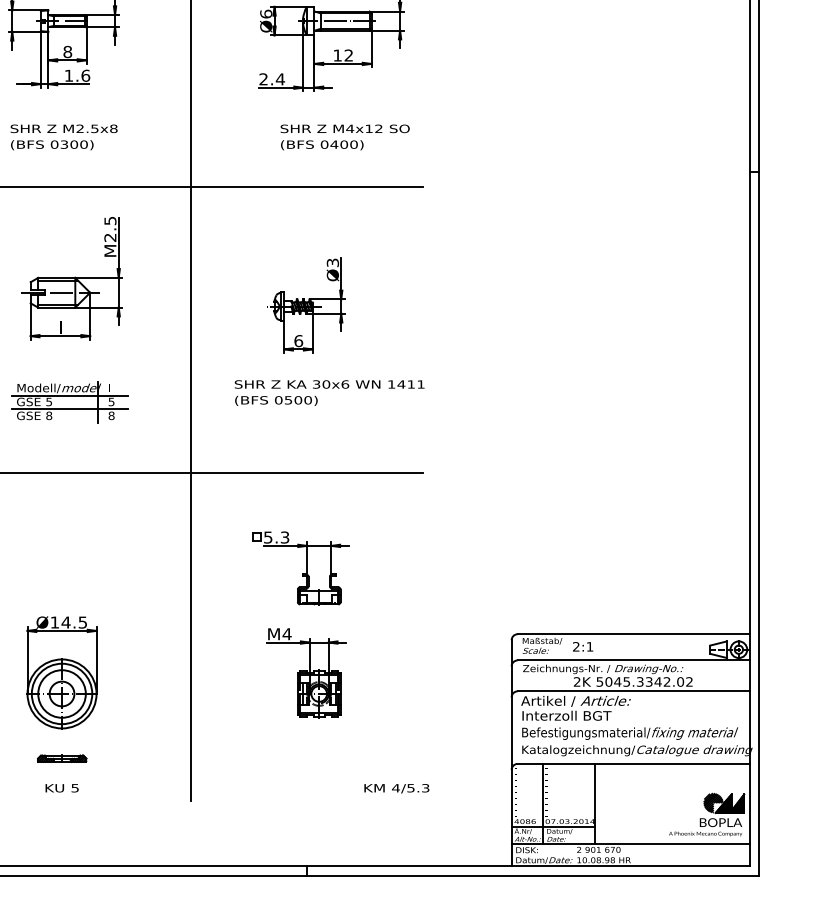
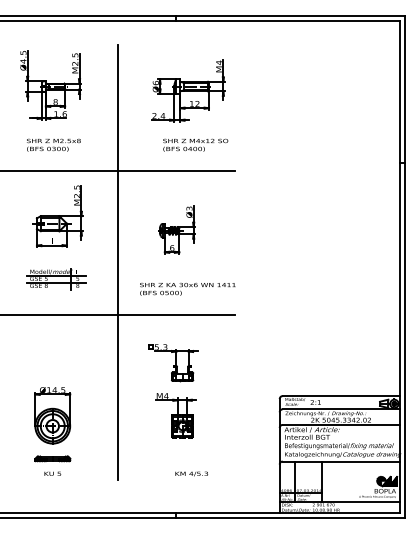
text: (328, 393) -> (187, 289), moved
part: (61, 757) -> (52, 458), size x1.43
text: (396, 787) -> (191, 473), moved

